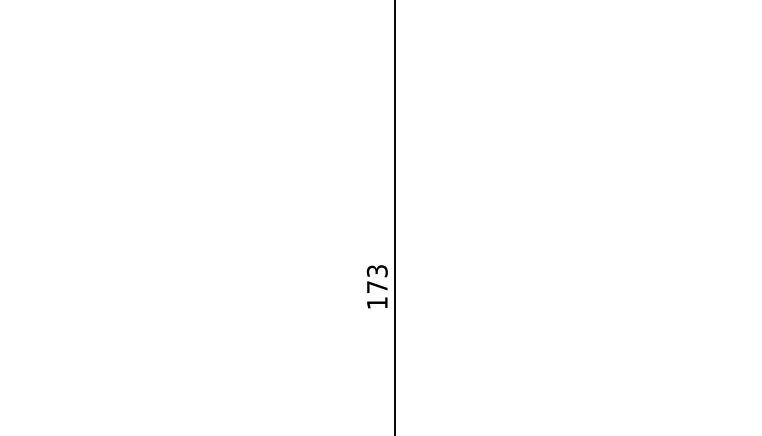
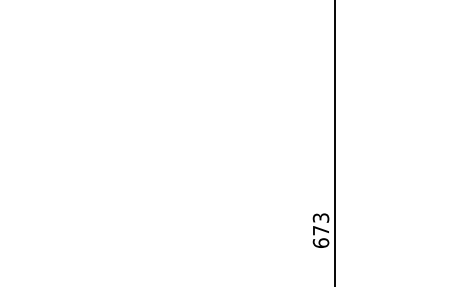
text: (376, 302) -> (320, 242), 173 -> 673

